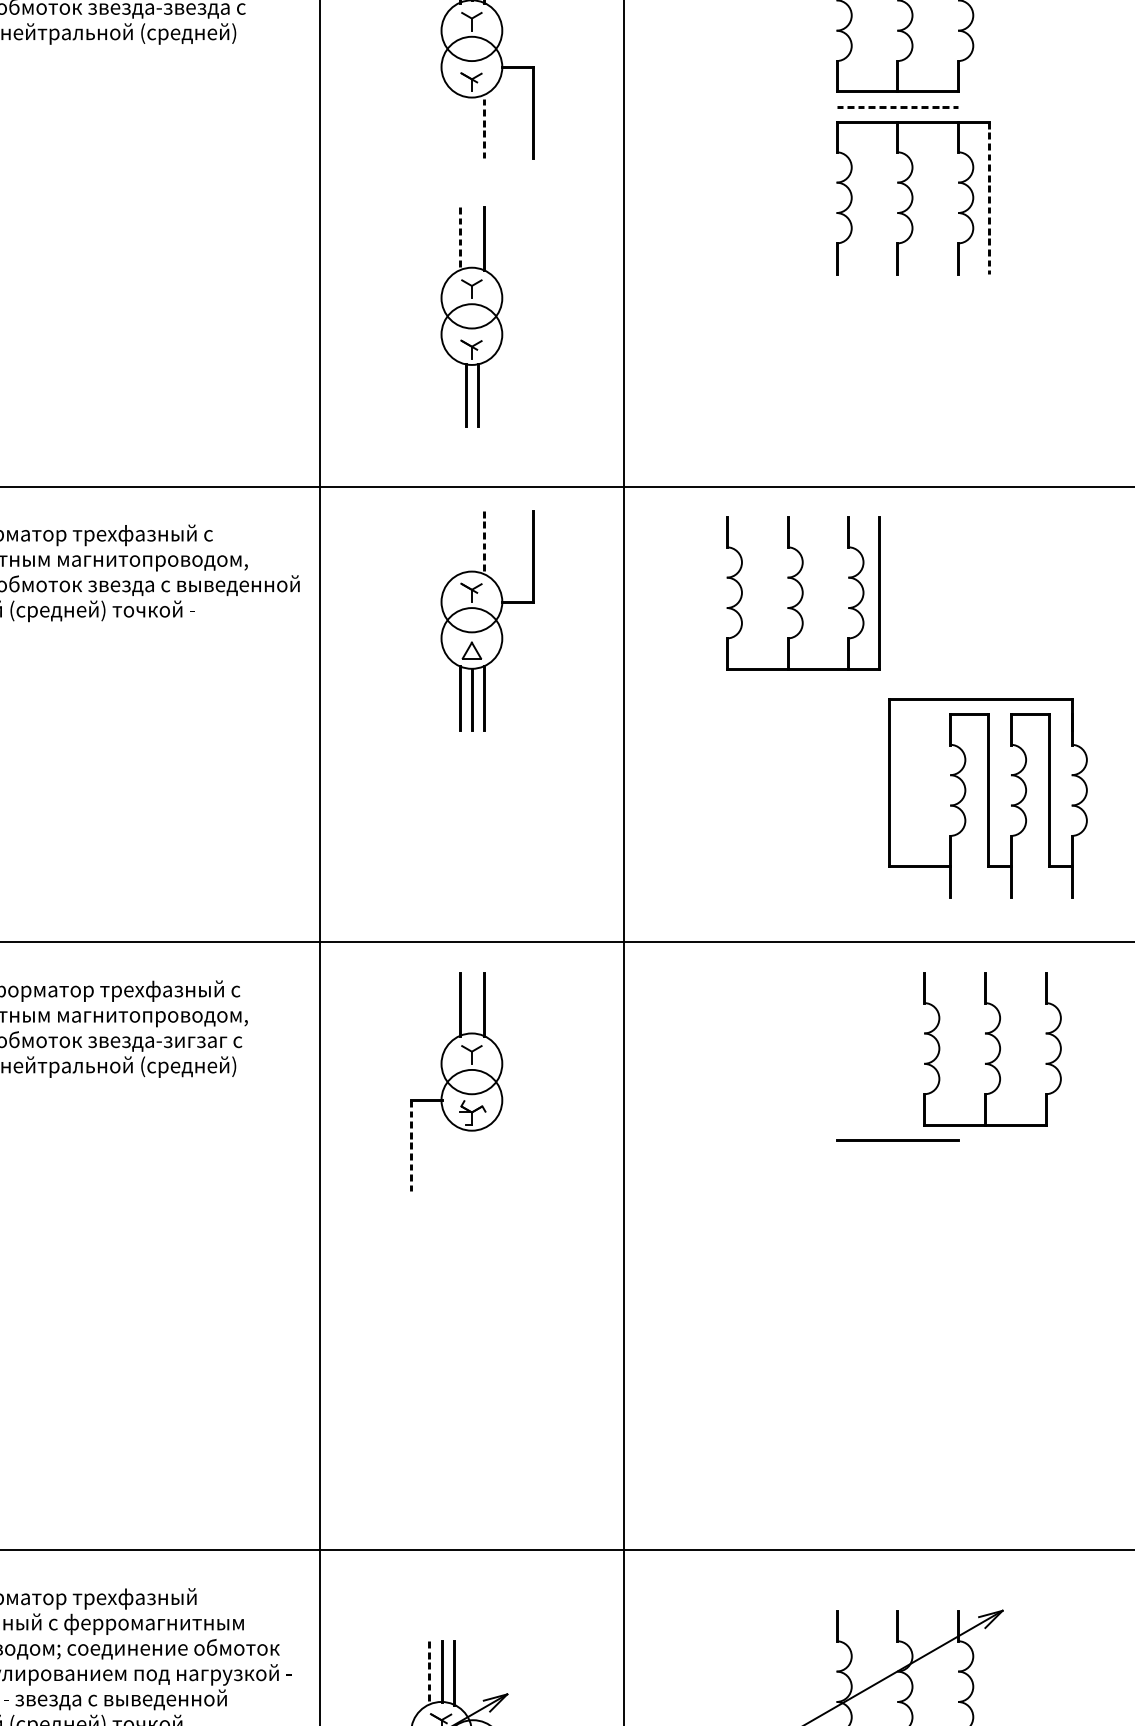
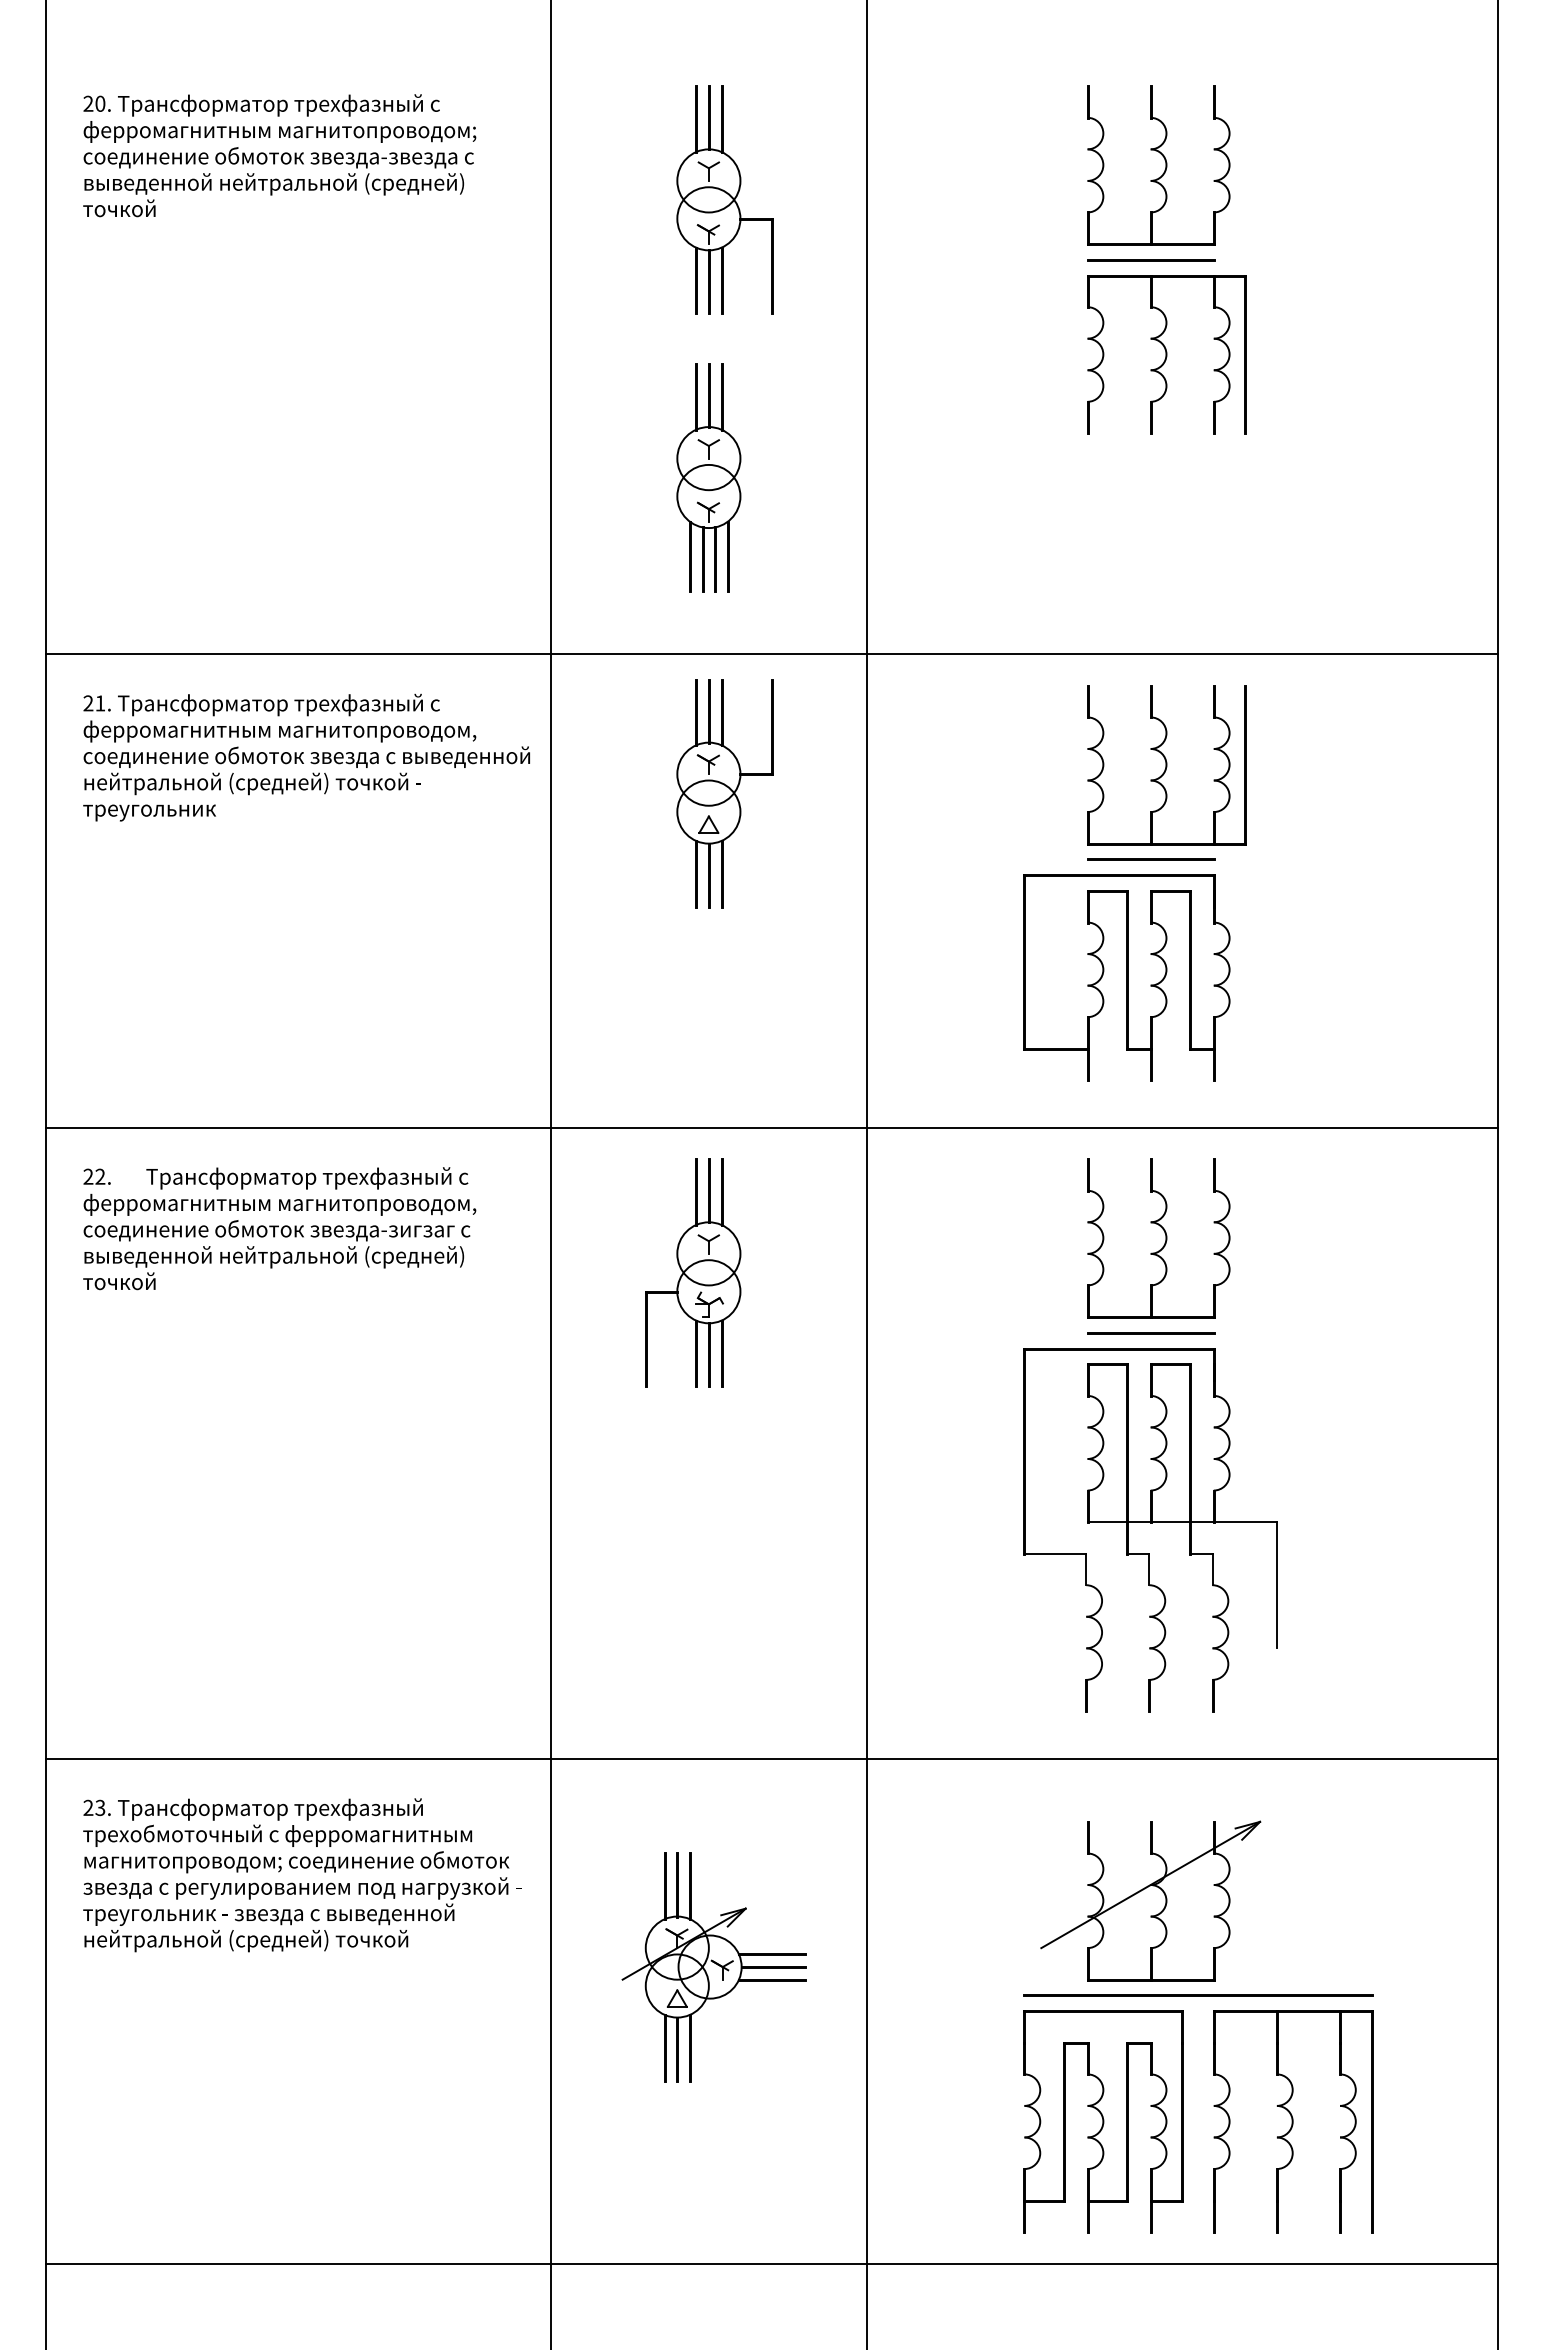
line: (898, 106) -> (1151, 259), dashed -> solid
line: (459, 126) -> (696, 280), added
line: (484, 126) -> (721, 280), dashed -> solid
line: (471, 127) -> (708, 281), added
line: (988, 197) -> (1245, 354), dashed -> solid
line: (471, 237) -> (708, 395), added
line: (459, 238) -> (696, 396), dashed -> solid
line: (453, 392) -> (689, 556), added
line: (489, 392) -> (727, 556), added
line: (471, 540) -> (708, 710), added
line: (459, 542) -> (696, 712), added
line: (484, 542) -> (721, 712), dashed -> solid
part: (802, 593) -> (1166, 765), moved
line: (897, 684) -> (1150, 859), added
part: (987, 797) -> (1126, 977), moved
line: (471, 1002) -> (708, 1190), added
part: (999, 1049) -> (1165, 1238), moved
line: (410, 1145) -> (645, 1338), dashed -> solid
line: (459, 1159) -> (696, 1353), added
line: (484, 1159) -> (721, 1353), added
line: (471, 1160) -> (708, 1354), added
part: (897, 1323) -> (1150, 1523), added
line: (429, 1673) -> (664, 1886), dashed -> solid

